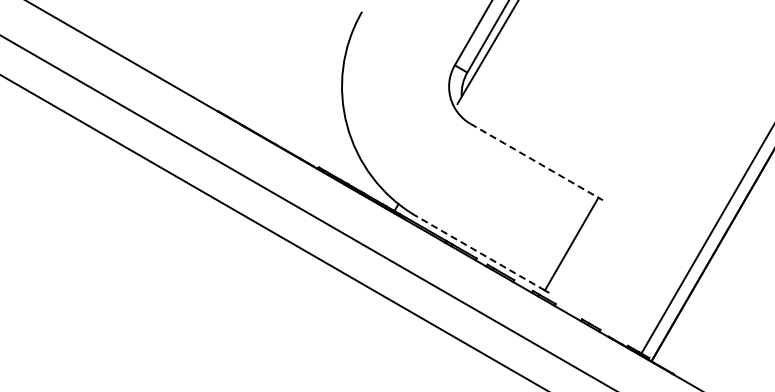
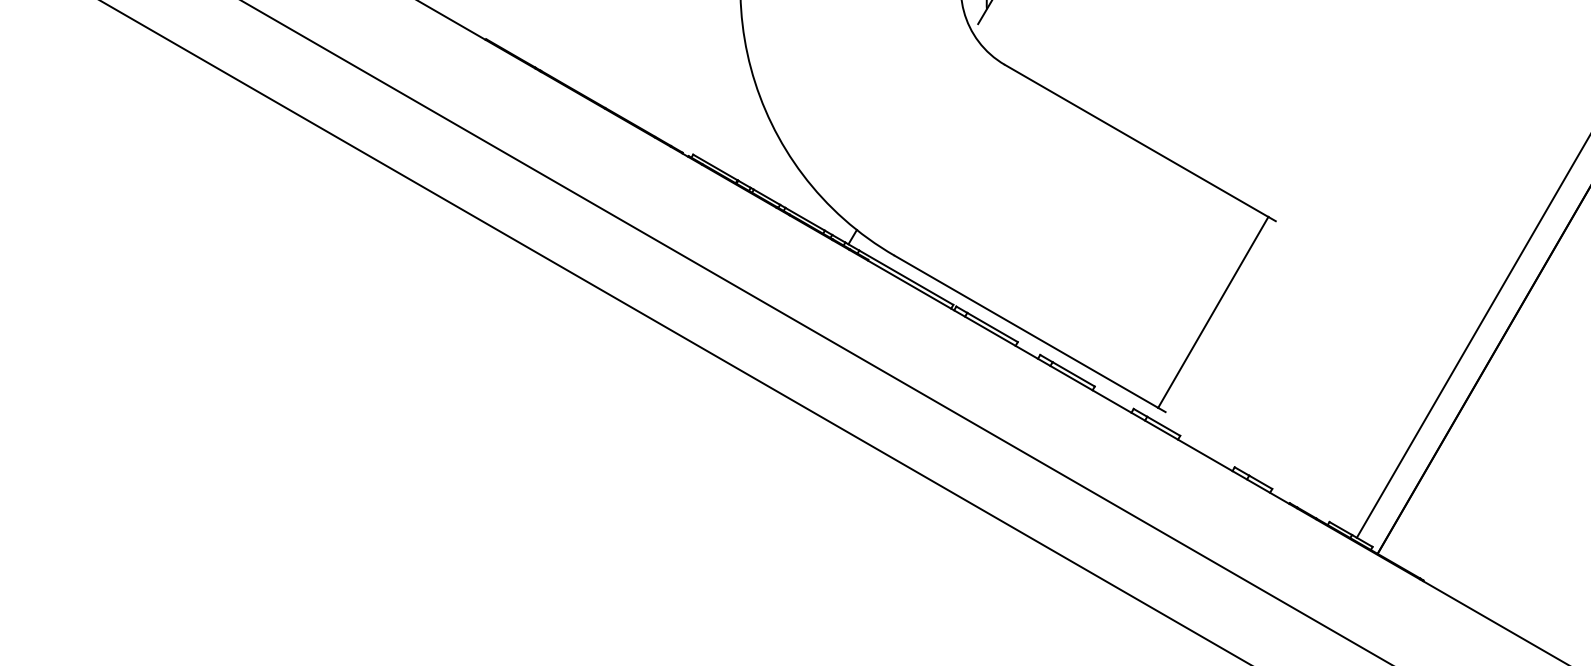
line: (534, 160) -> (1136, 140), dashed -> solid
line: (480, 253) -> (1025, 331), dashed -> solid

